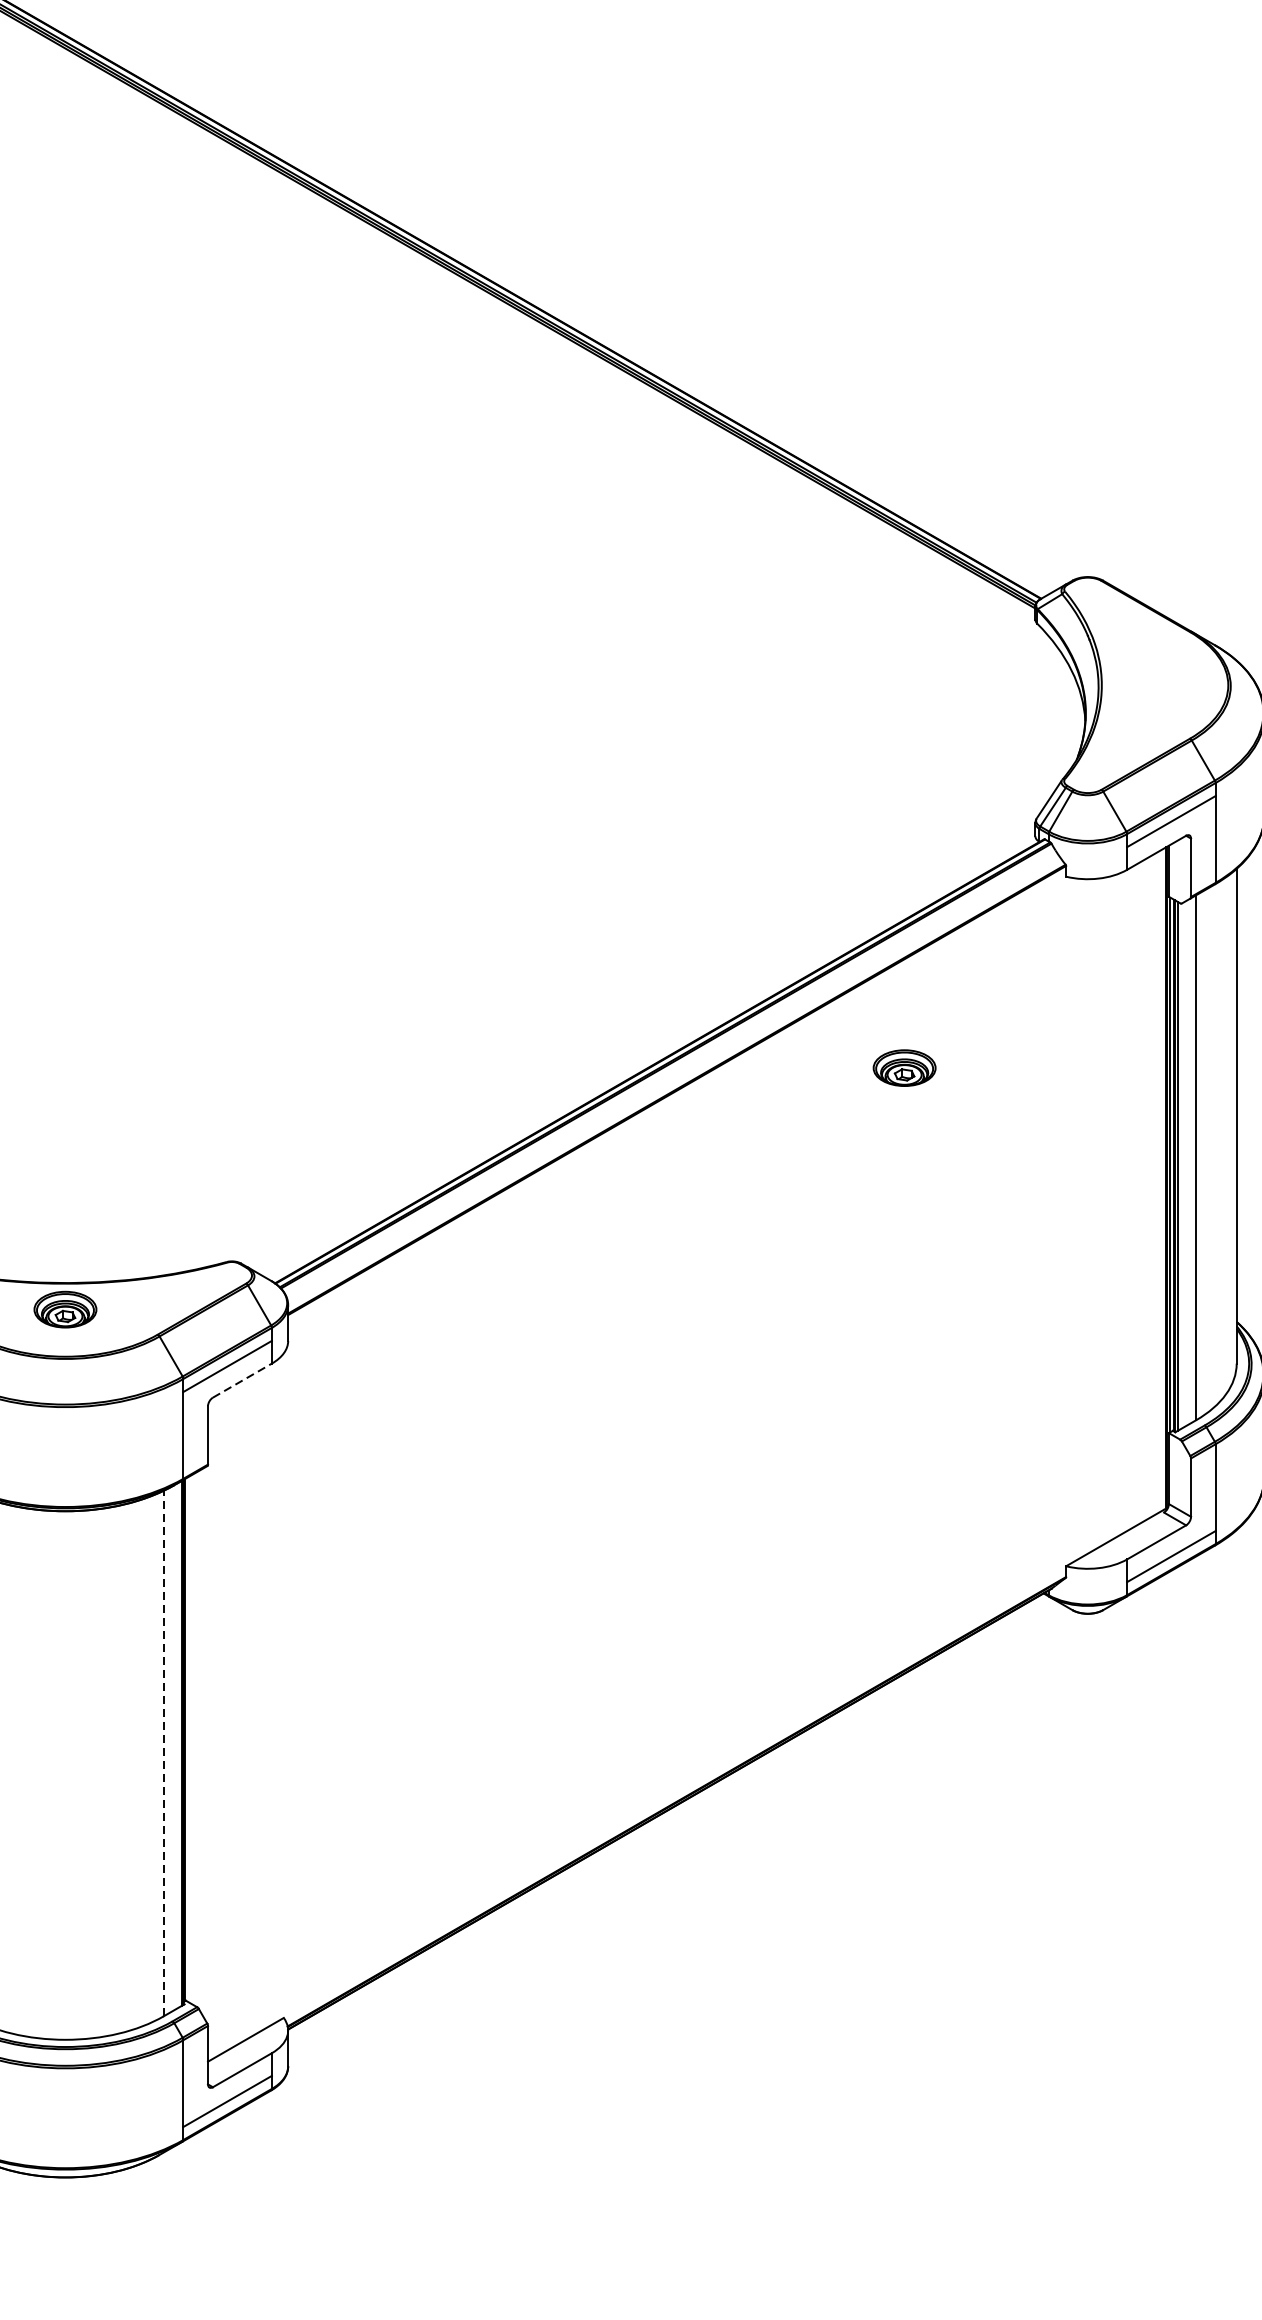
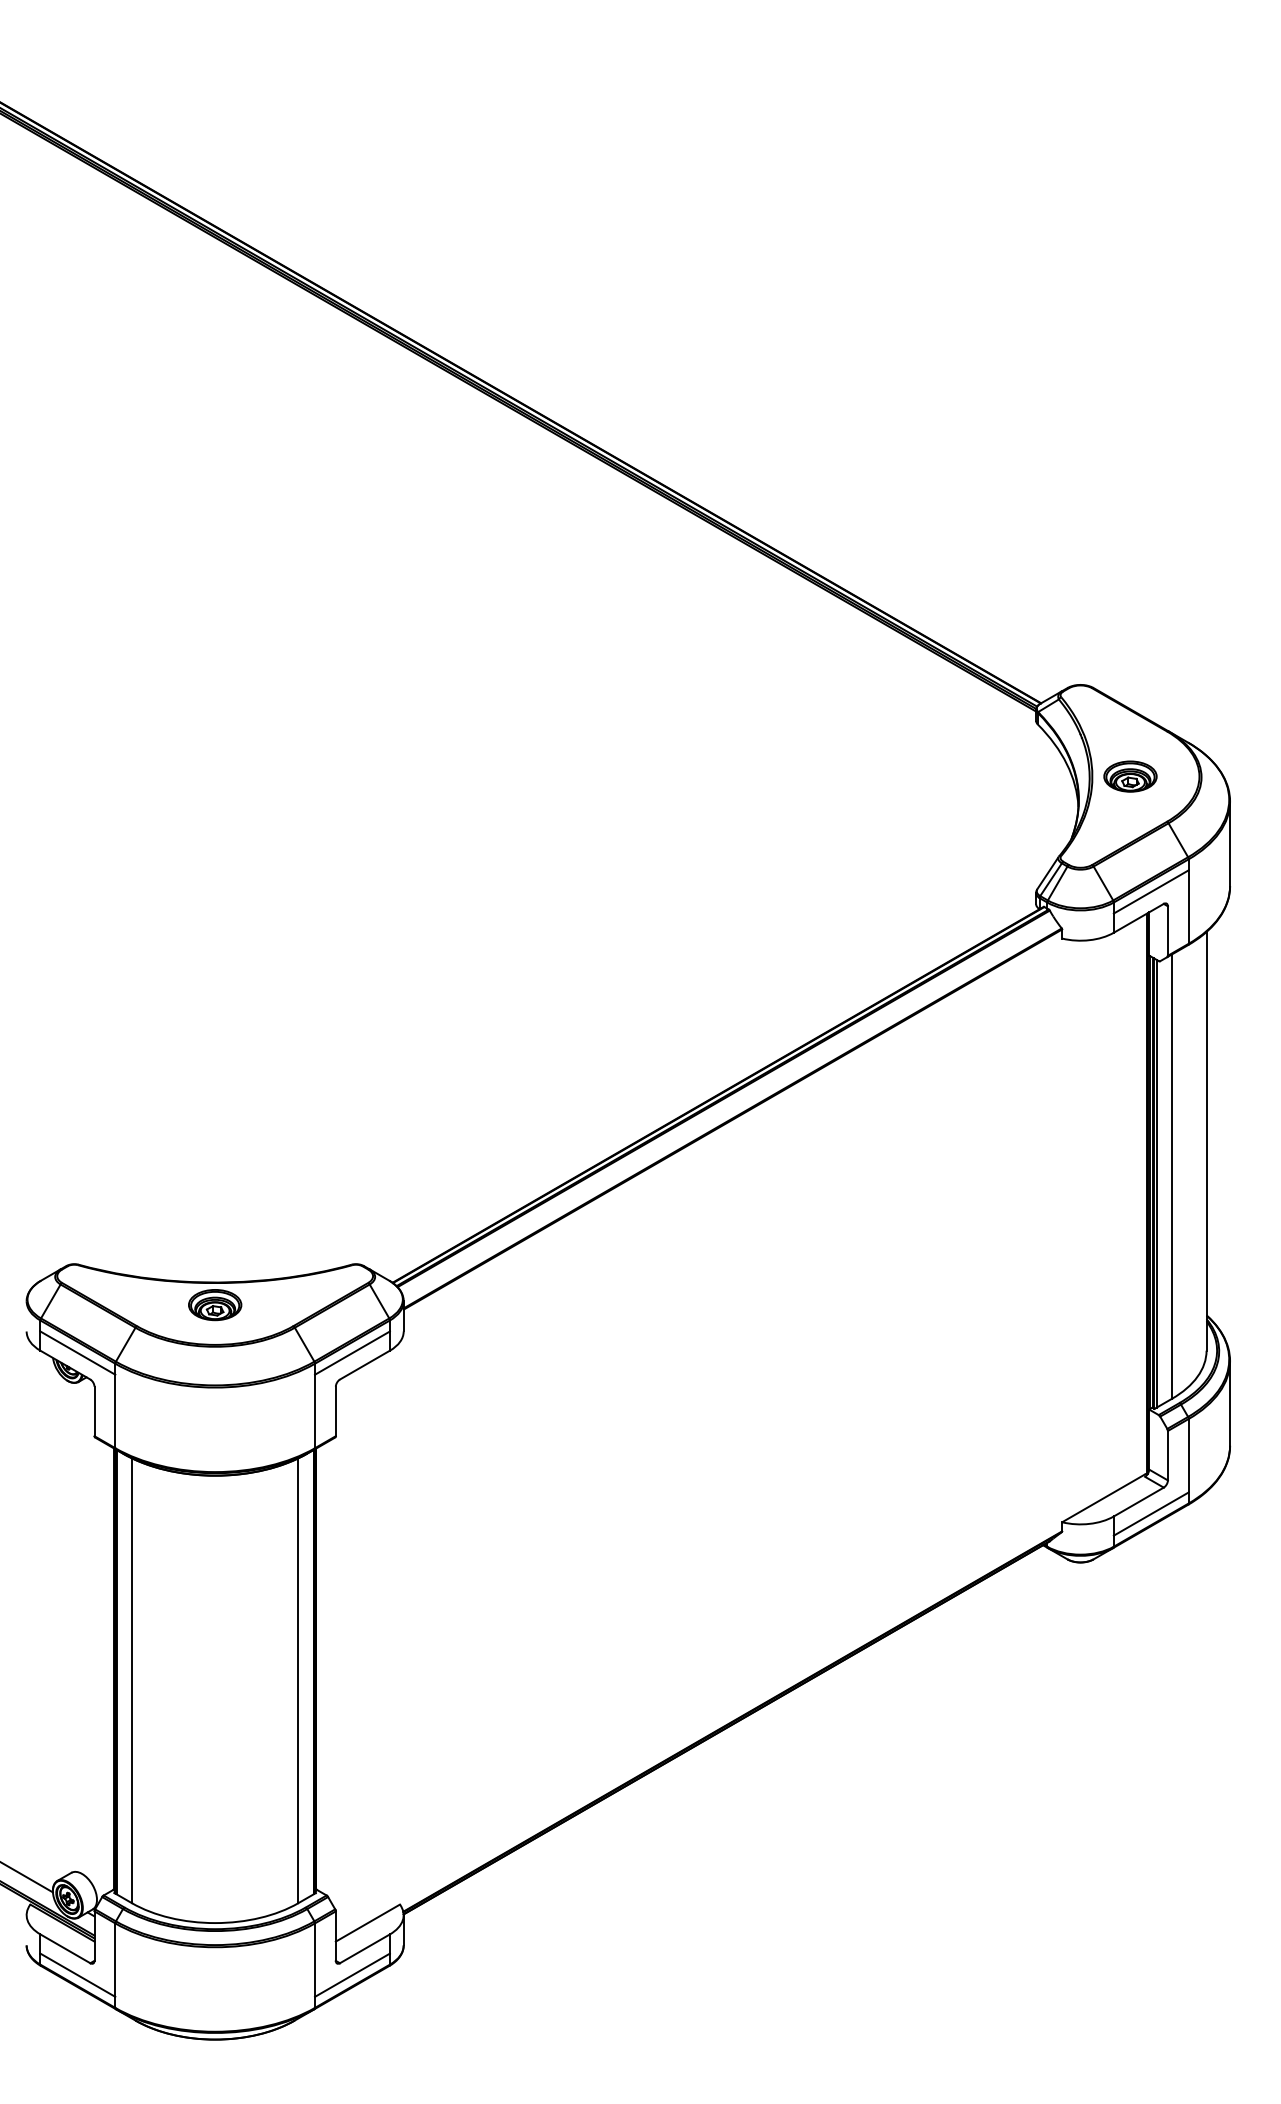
part: (904, 1068) -> (1130, 776), moved
line: (241, 1381) -> (364, 1365), dashed -> solid
line: (163, 1753) -> (298, 1680), dashed -> solid

